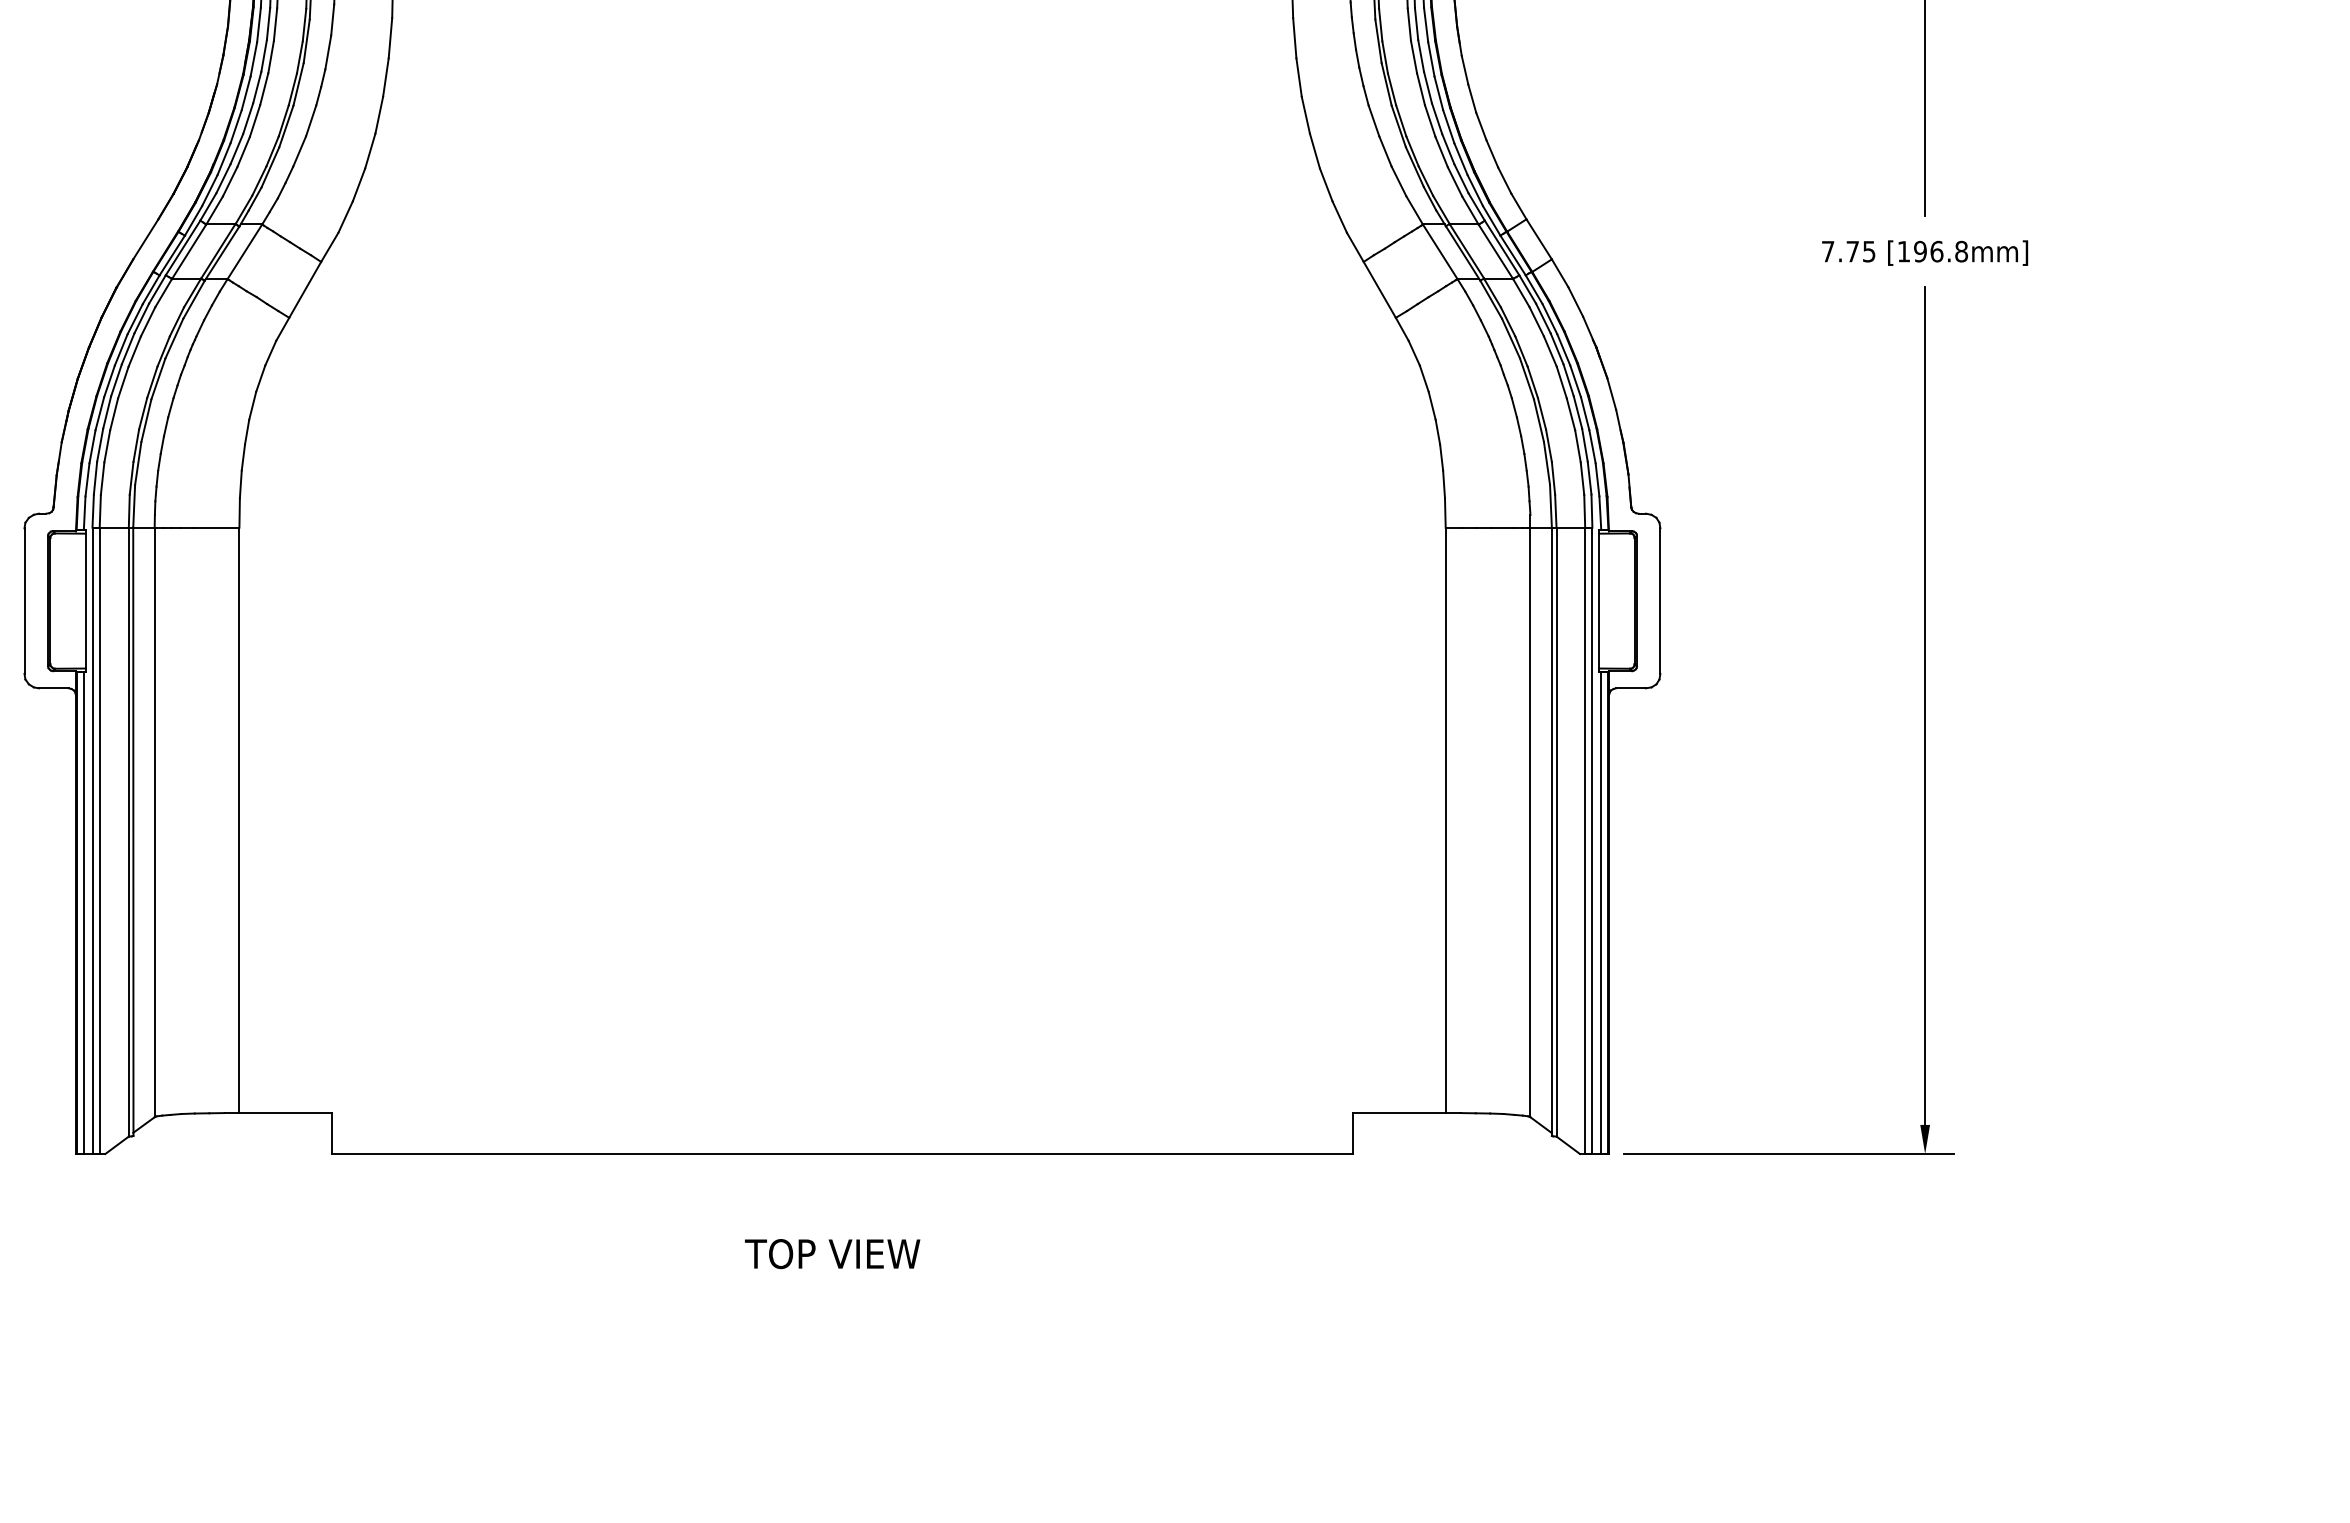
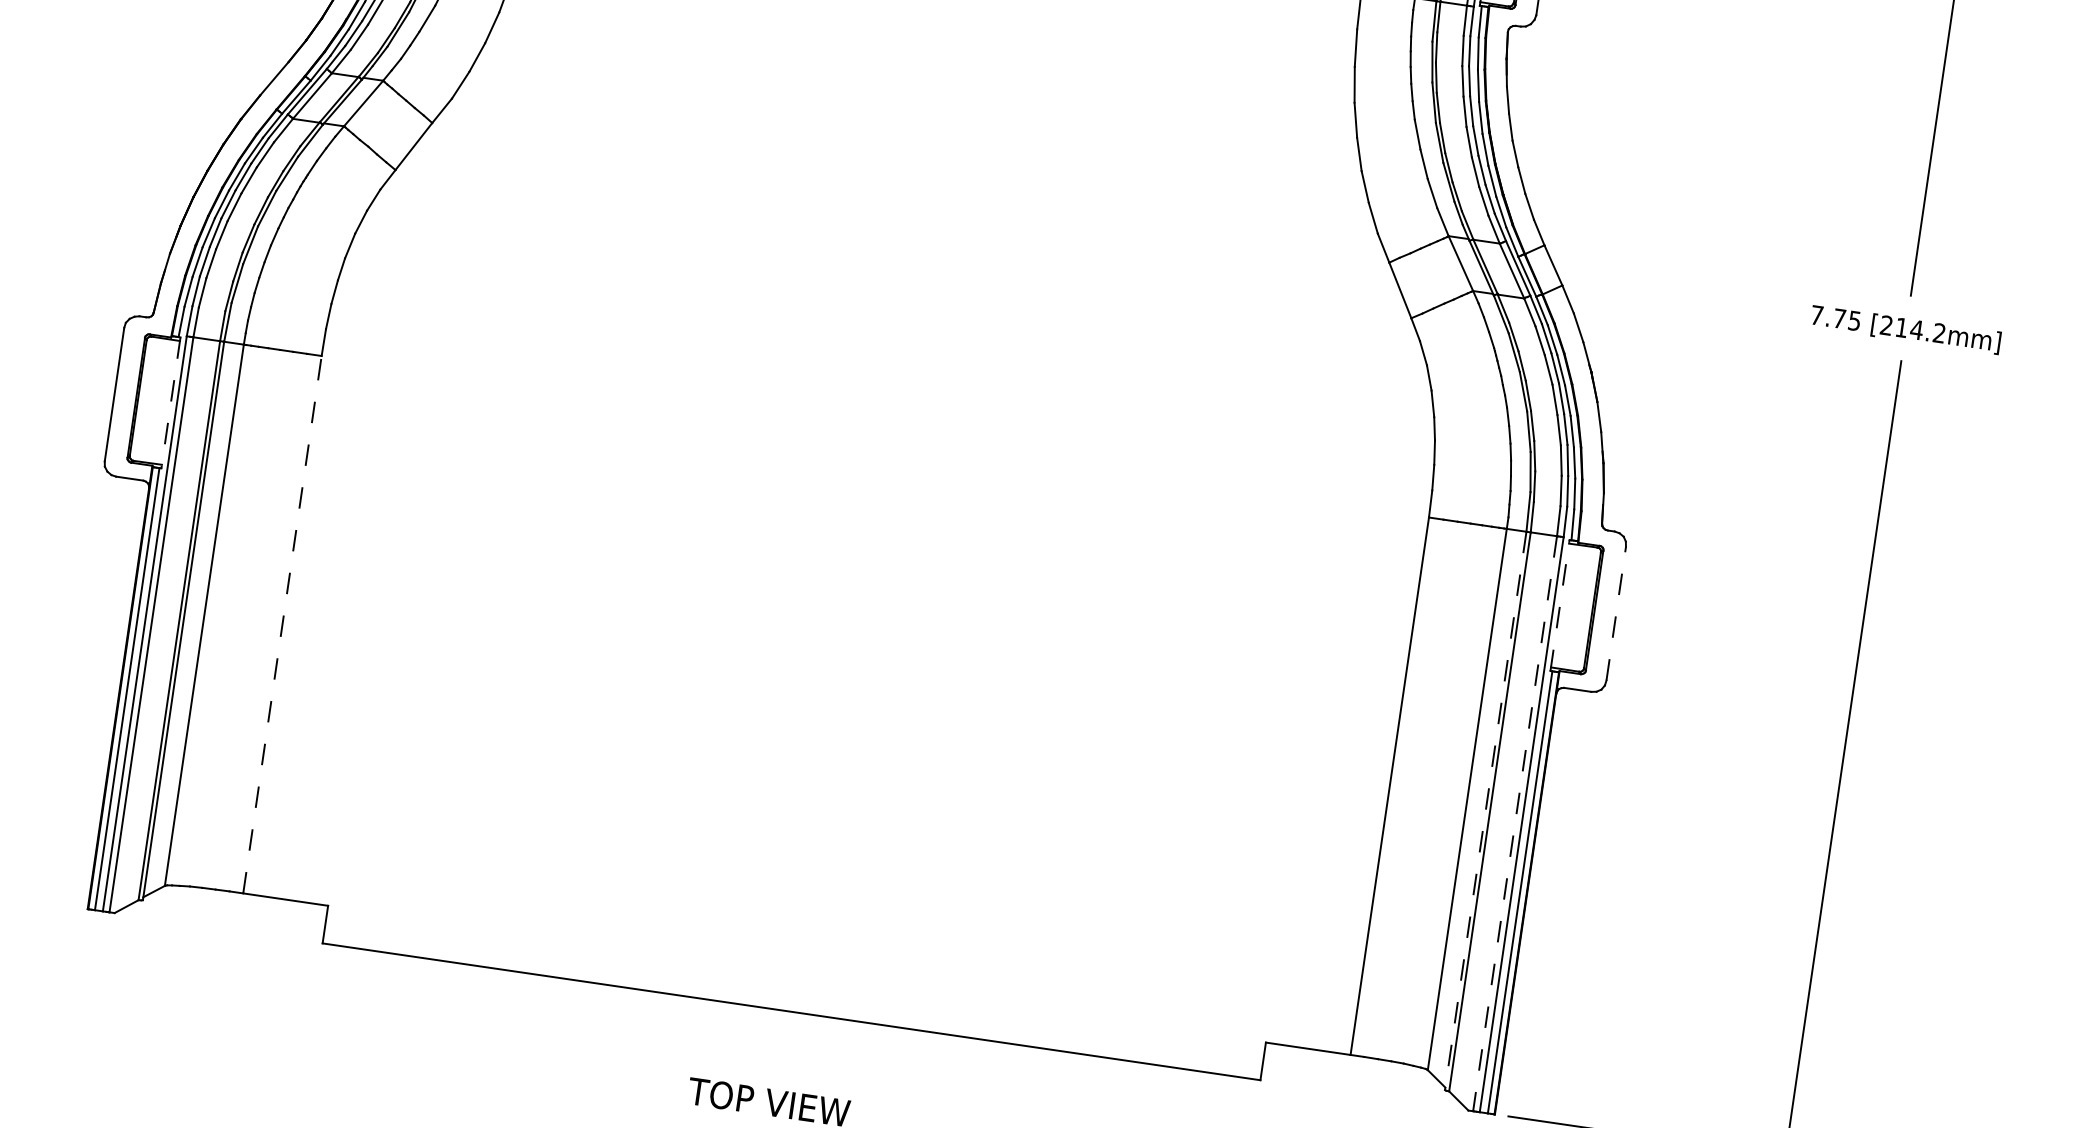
text: (1932, 251) -> (1912, 329), [196.8mm] -> [214.2mm]
line: (1599, 600) -> (1560, 605), solid -> dashed
line: (85, 601) -> (170, 403), solid -> dashed
line: (1660, 601) -> (1616, 614), solid -> dashed
line: (239, 820) -> (282, 624), solid -> dashed
line: (1551, 832) -> (1485, 811), solid -> dashed
line: (1585, 841) -> (1515, 824), solid -> dashed

